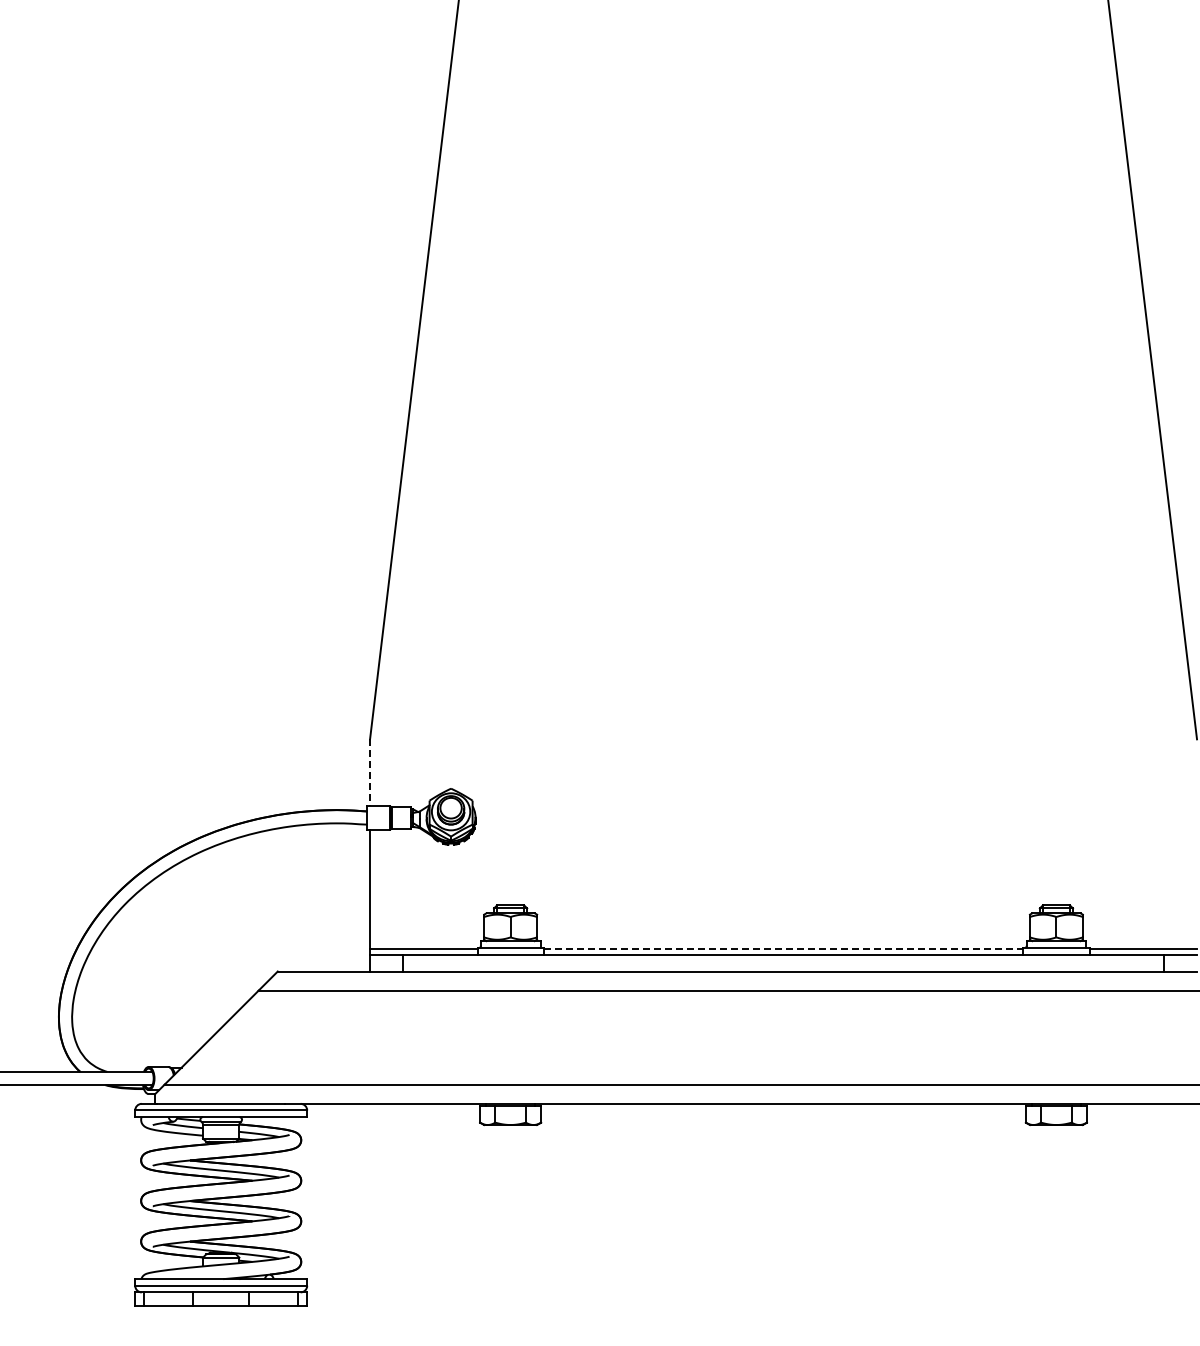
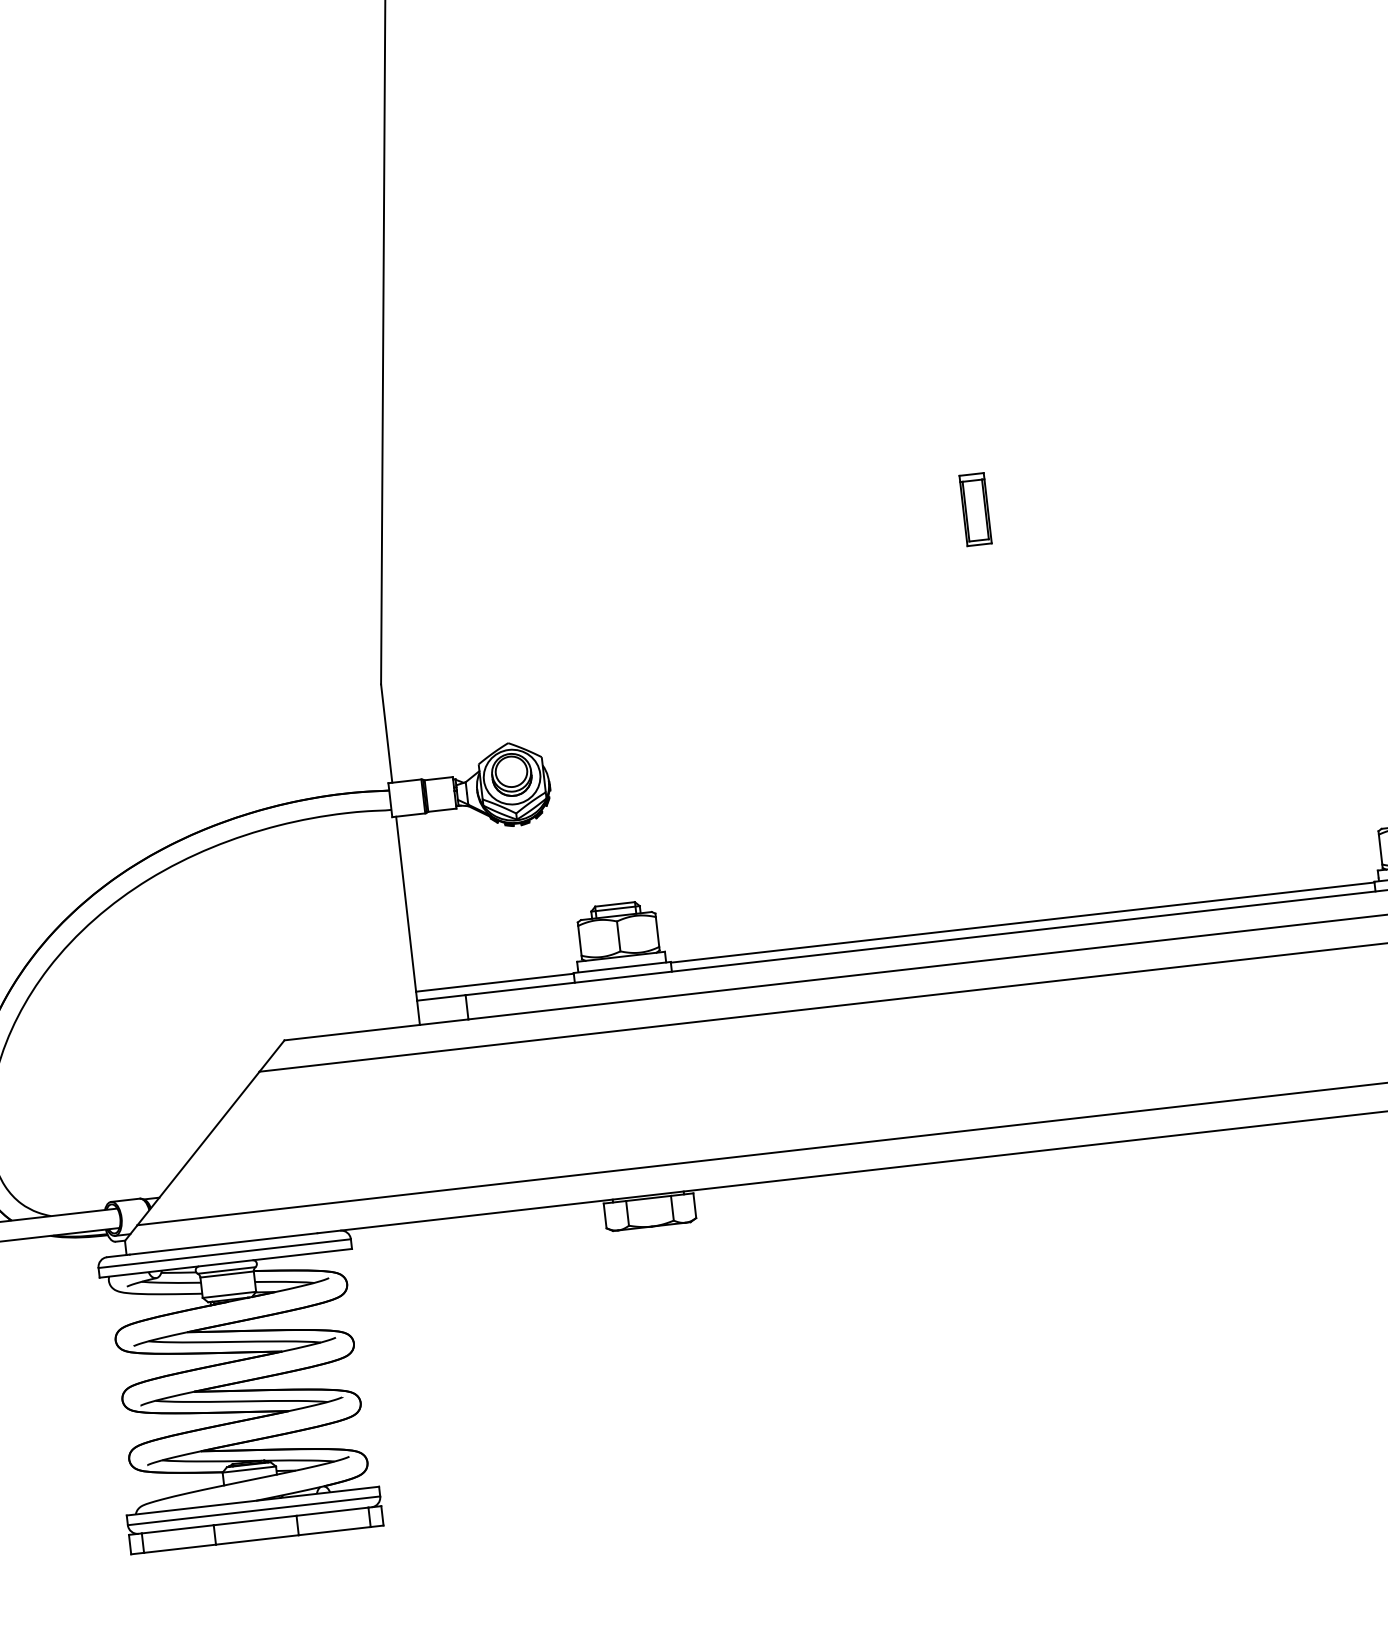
part: (783, 666) -> (975, 508), added
line: (370, 772) -> (387, 732), dashed -> solid
line: (783, 948) -> (1022, 922), dashed -> solid

